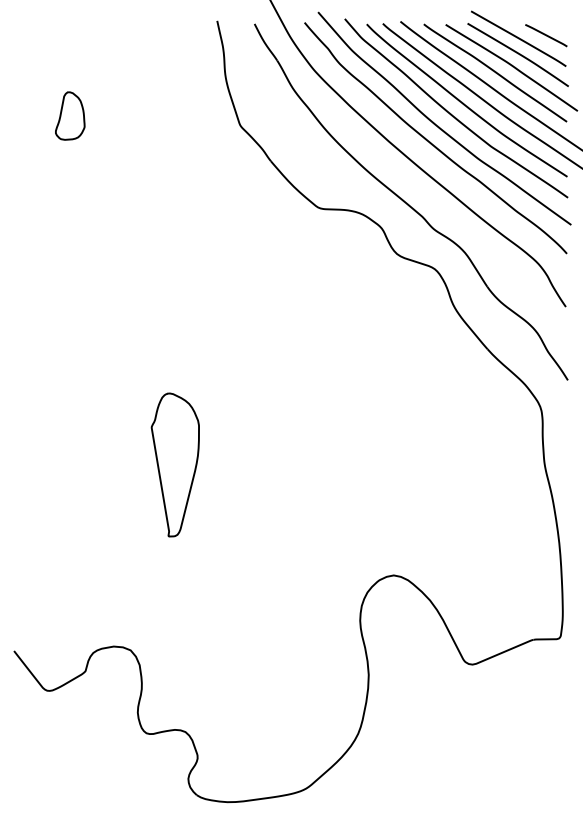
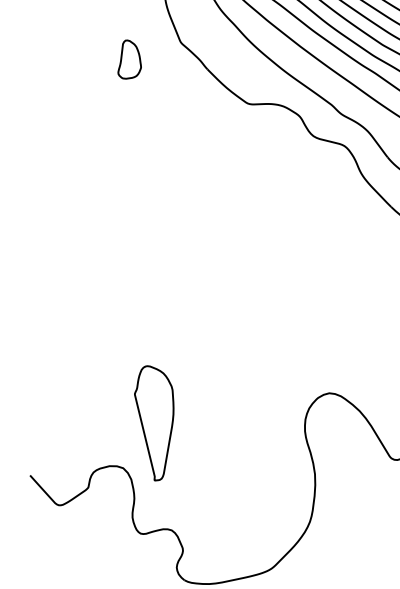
part: (70, 115) -> (129, 58), moved
part: (174, 464) -> (155, 422), moved

